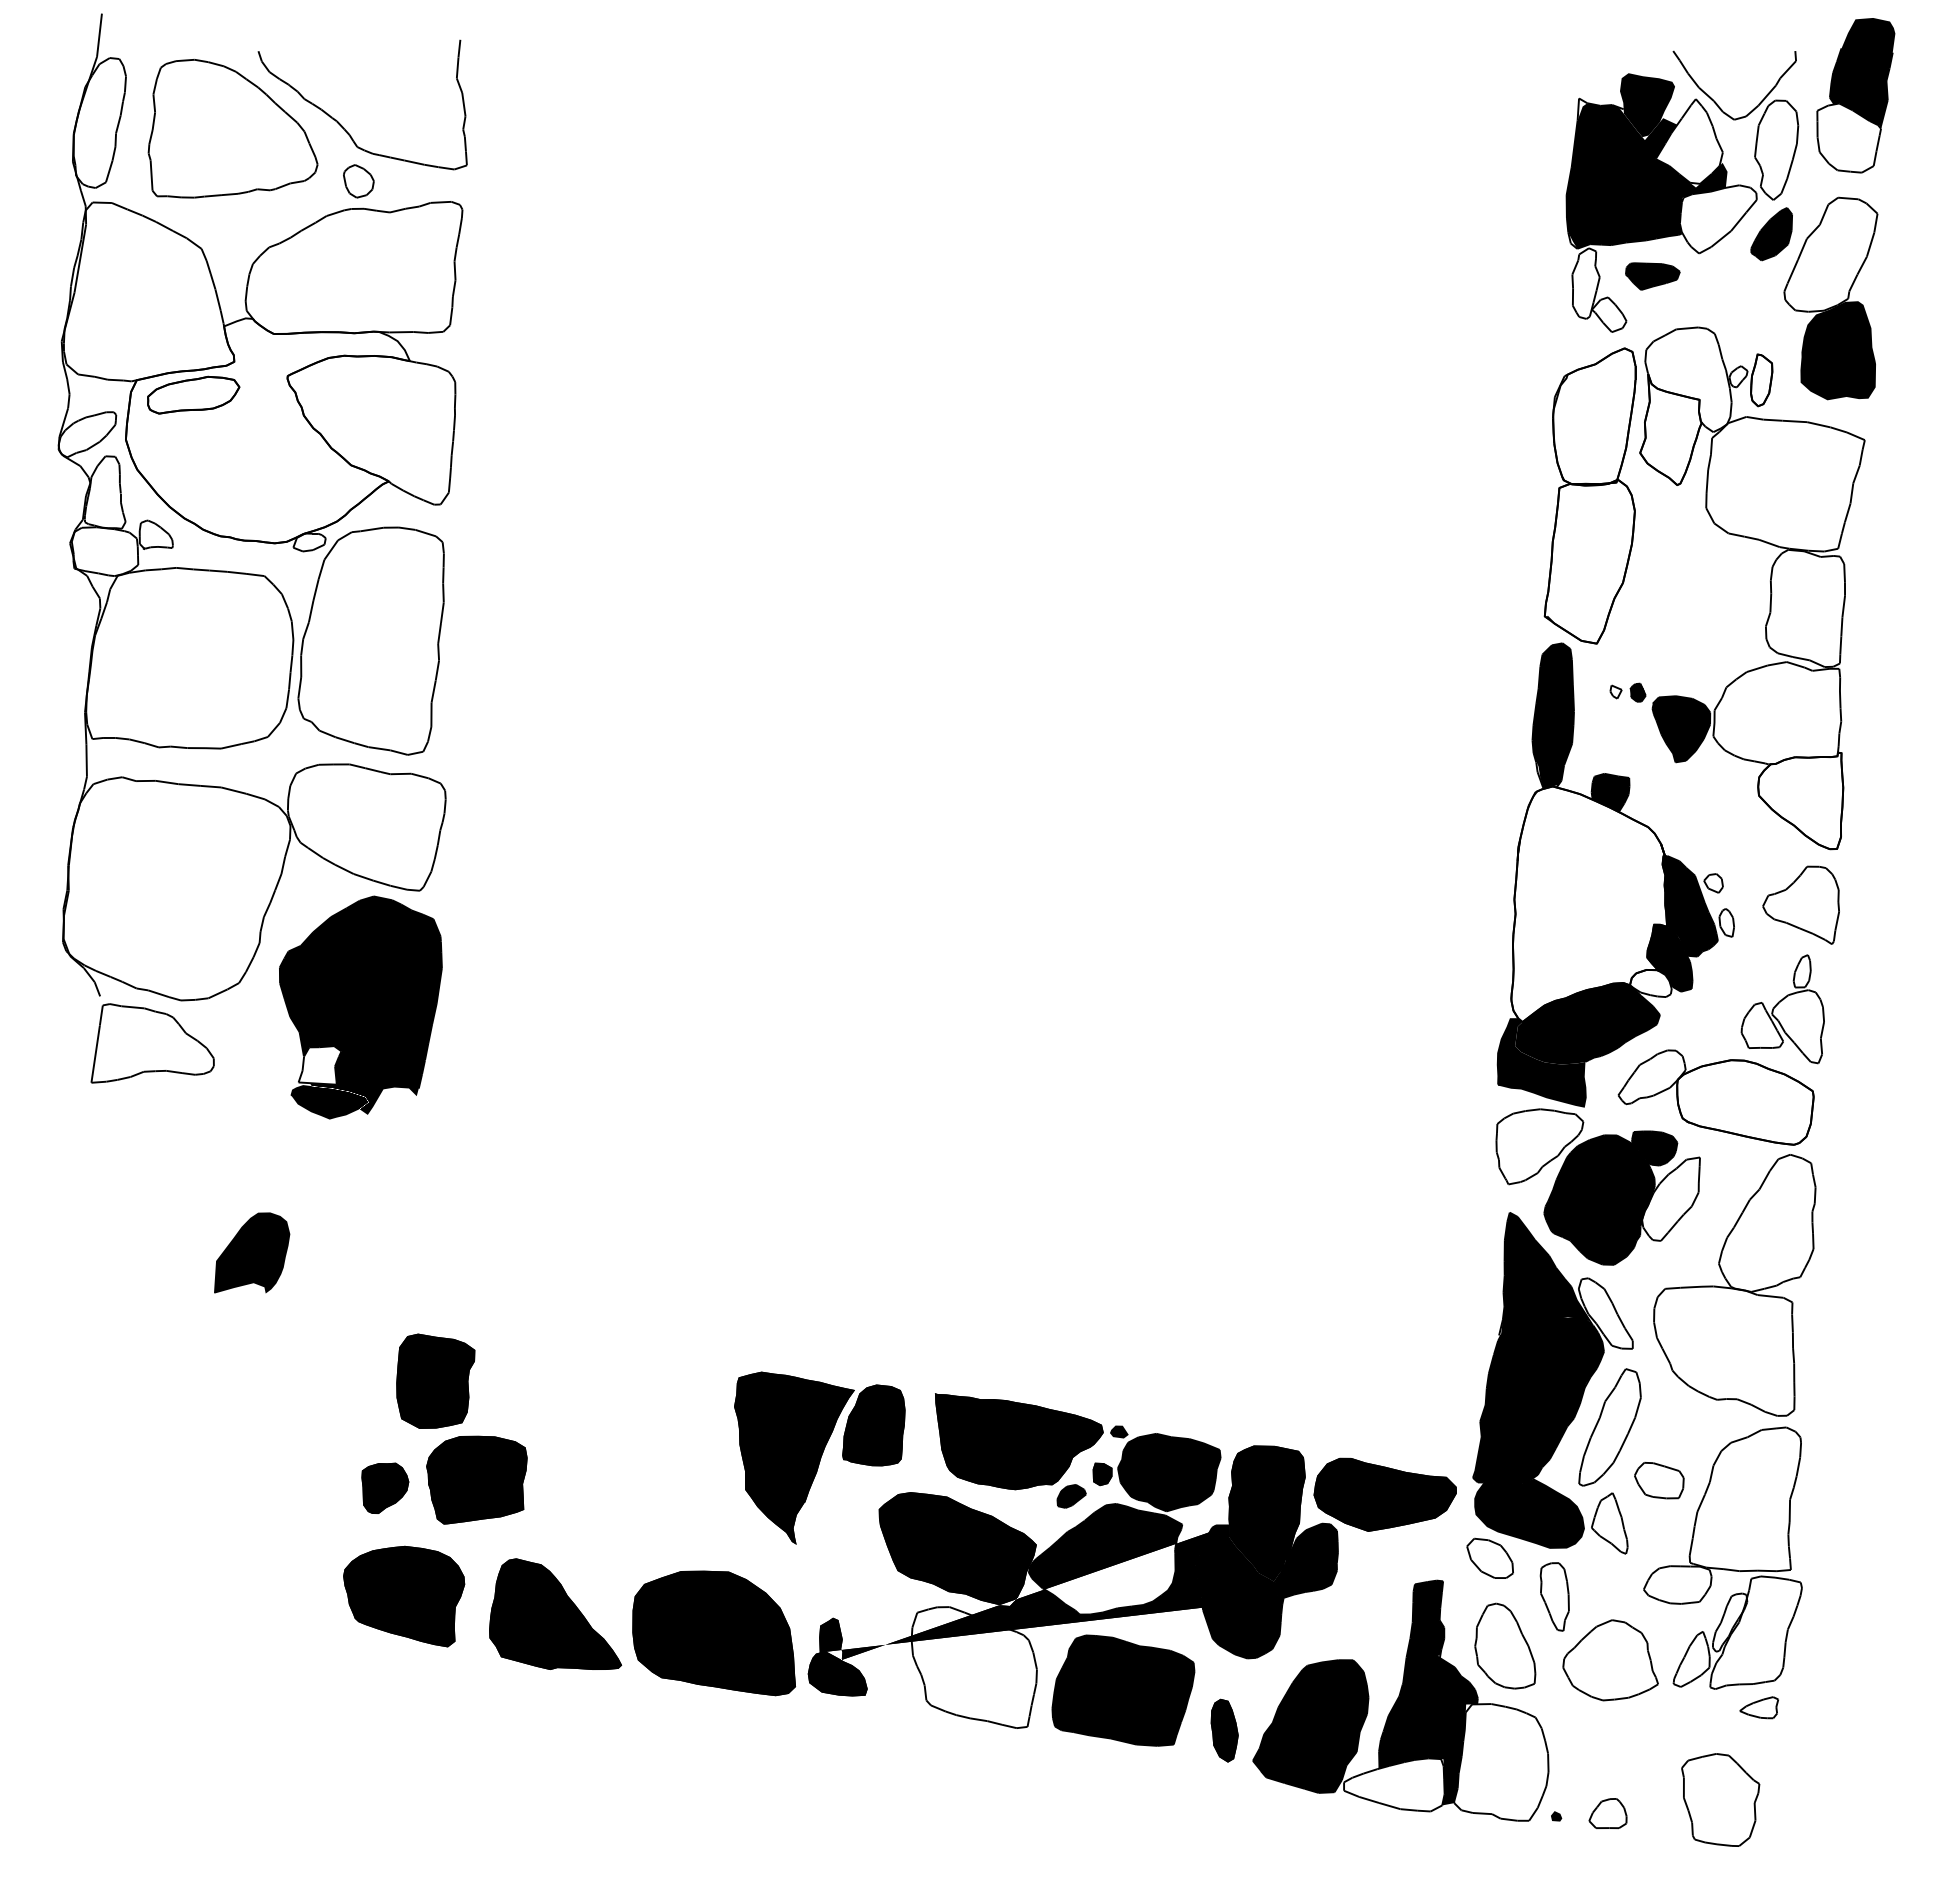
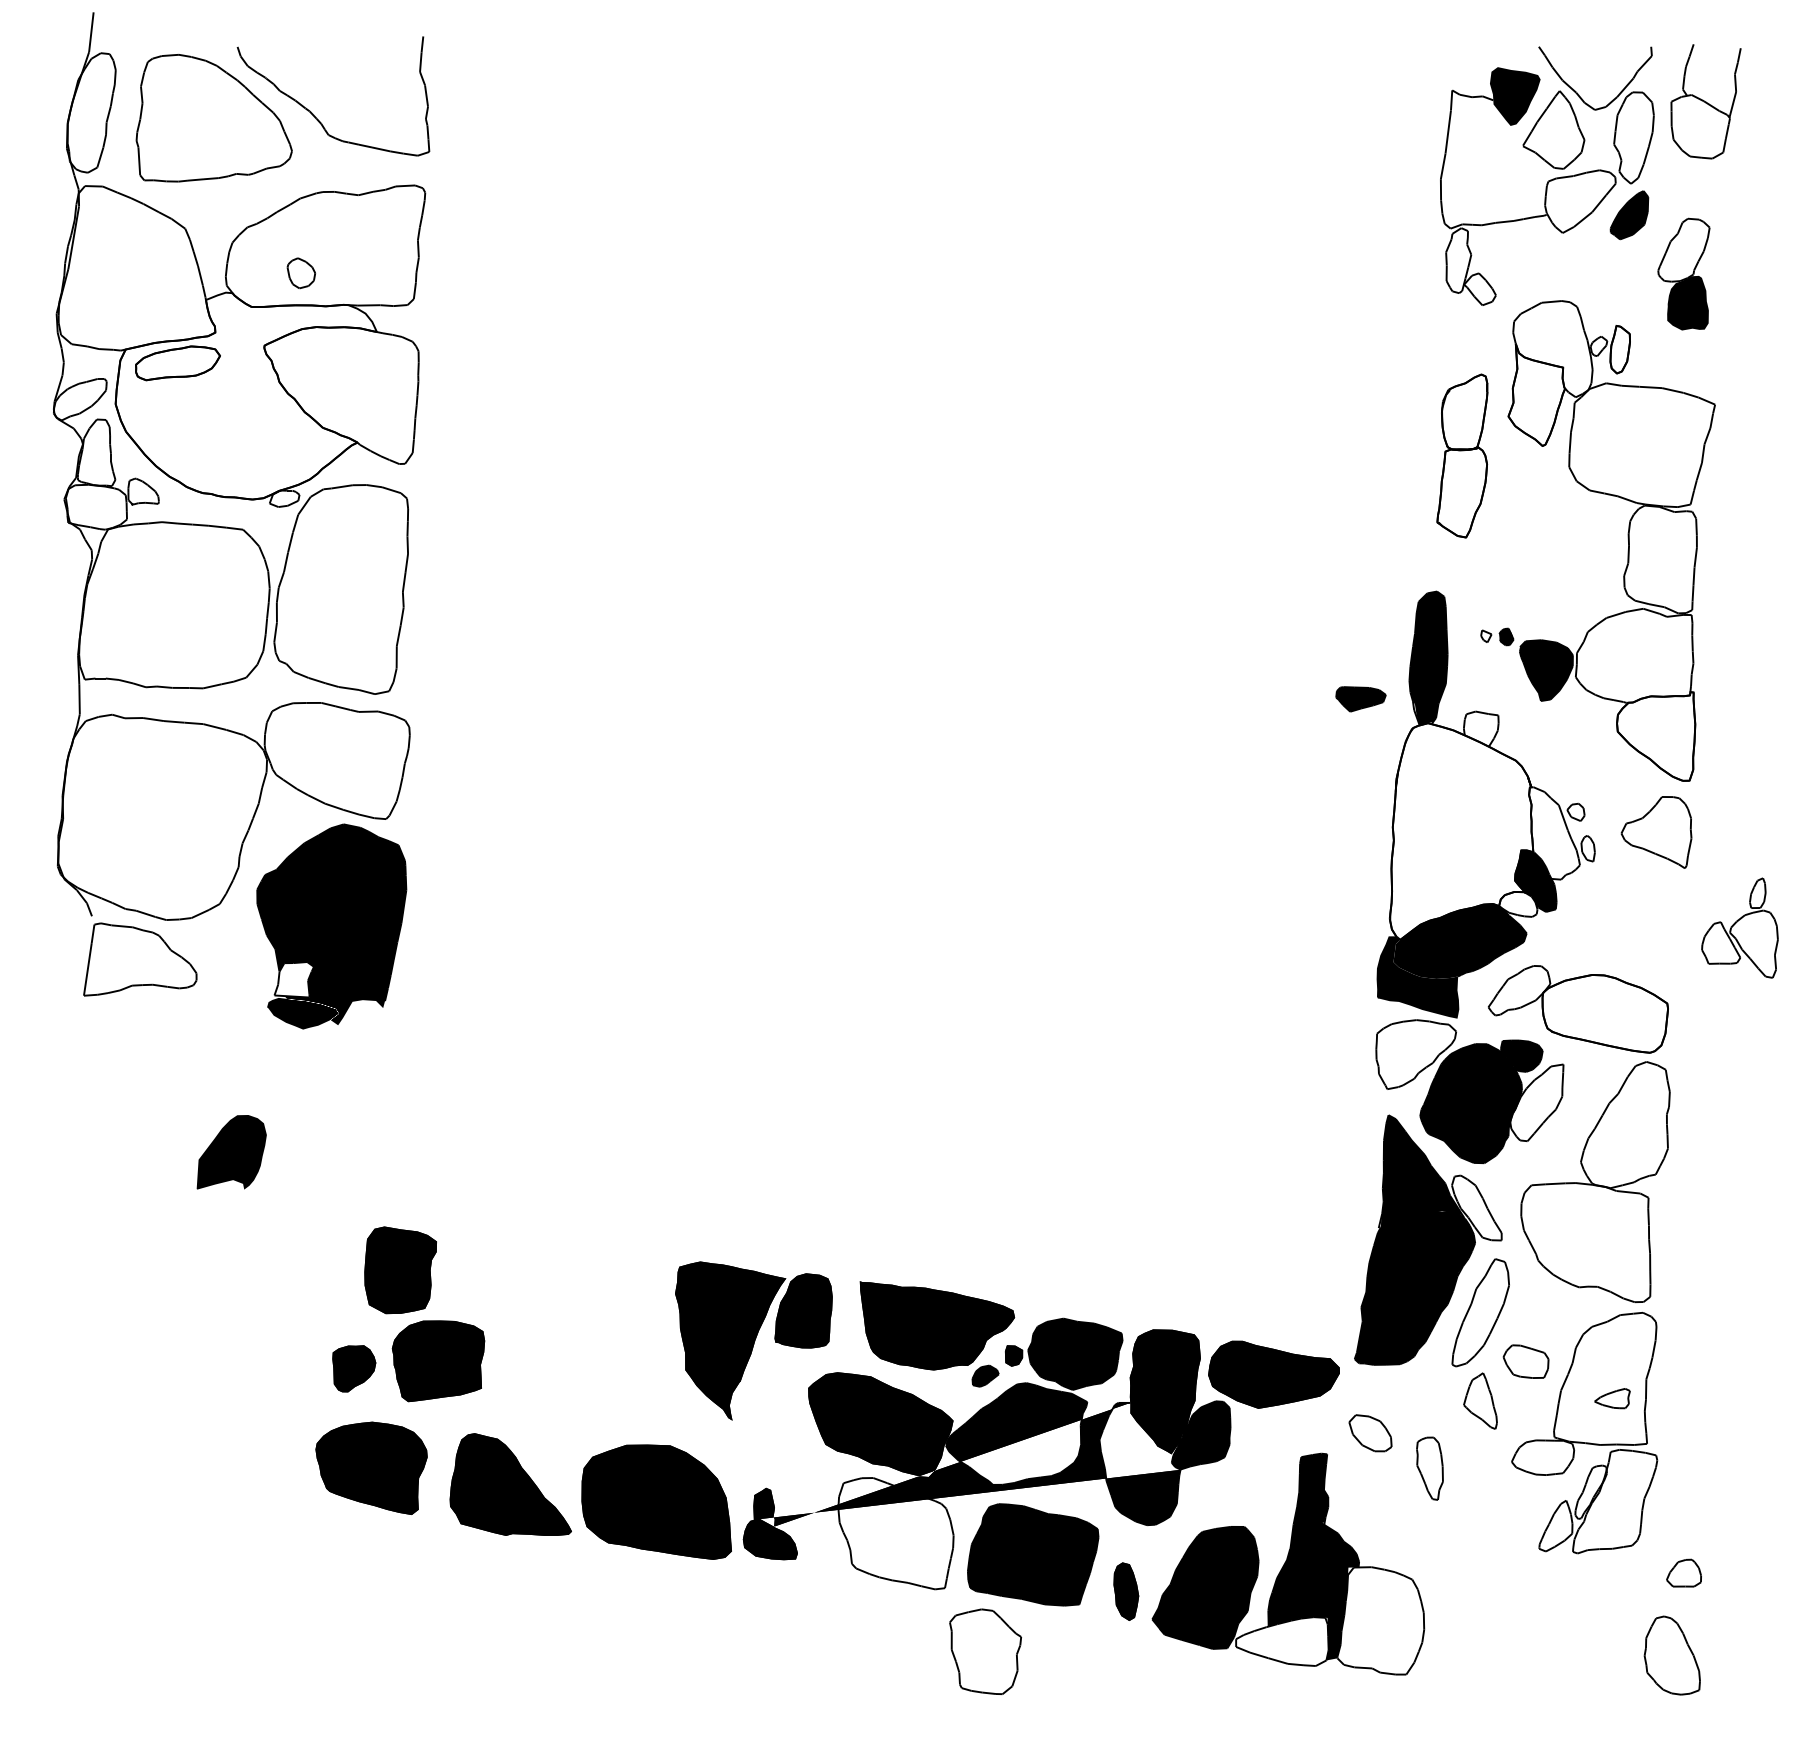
fill: (1862, 71) -> (1712, 65), removed
fill: (1646, 175) -> (1514, 161), removed
part: (358, 181) -> (301, 273), moved
part: (1652, 276) -> (1360, 699), moved
part: (1830, 298) -> (1683, 274), size x0.6
part: (1589, 495) -> (1461, 455), size x0.6
fill: (1610, 792) -> (1481, 728), removed
fill: (1689, 906) -> (1553, 833), removed
part: (1782, 1009) -> (1739, 928), moved
fill: (1118, 1431) -> (1028, 1316), removed
fill: (1529, 1513) -> (1406, 1391), removed
fill: (1239, 1591) -> (1139, 1463), removed
part: (1505, 1645) -> (1672, 1654), moved
part: (1610, 1660) -> (1481, 1527), removed
part: (1758, 1707) -> (1611, 1398), moved
part: (1720, 1799) -> (985, 1651), moved
part: (1607, 1813) -> (1683, 1573), moved
fill: (1556, 1816) -> (1431, 1670), removed

